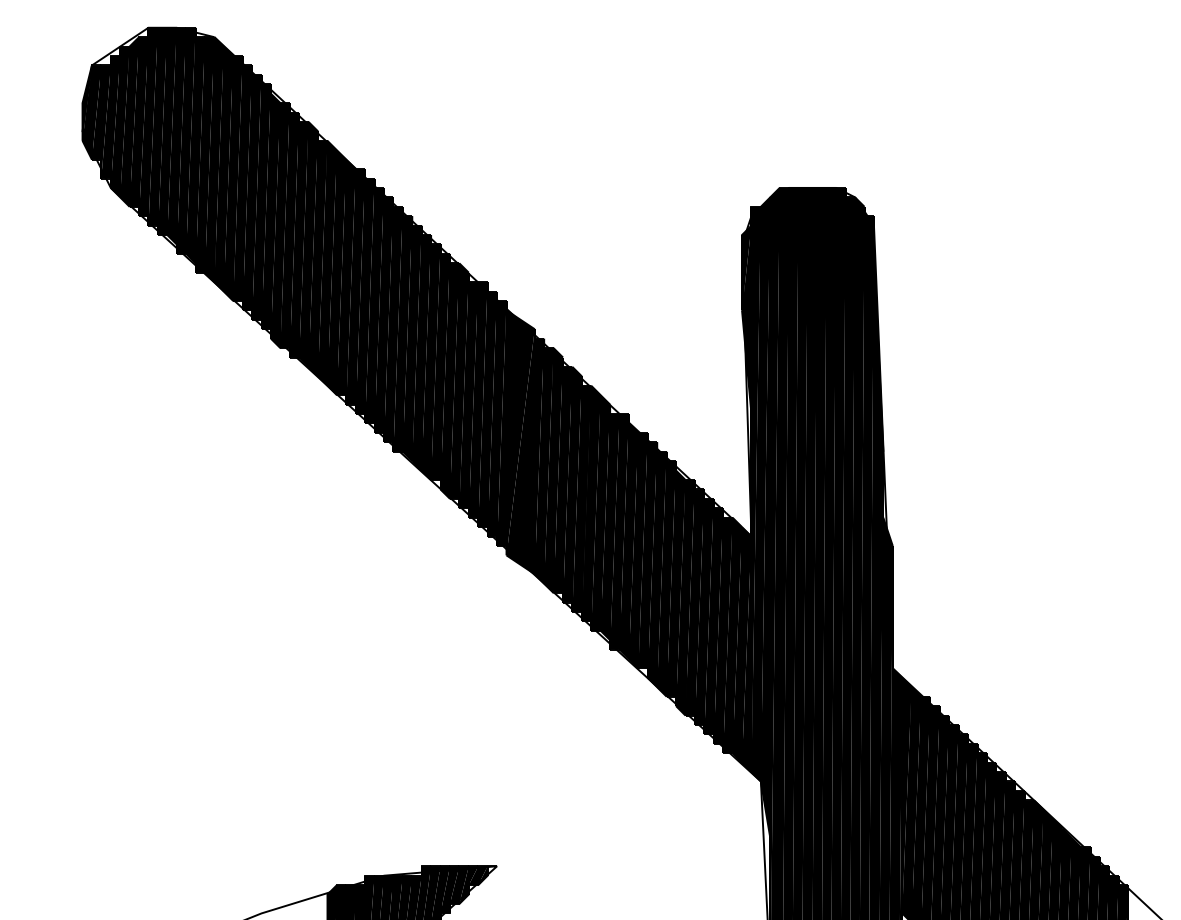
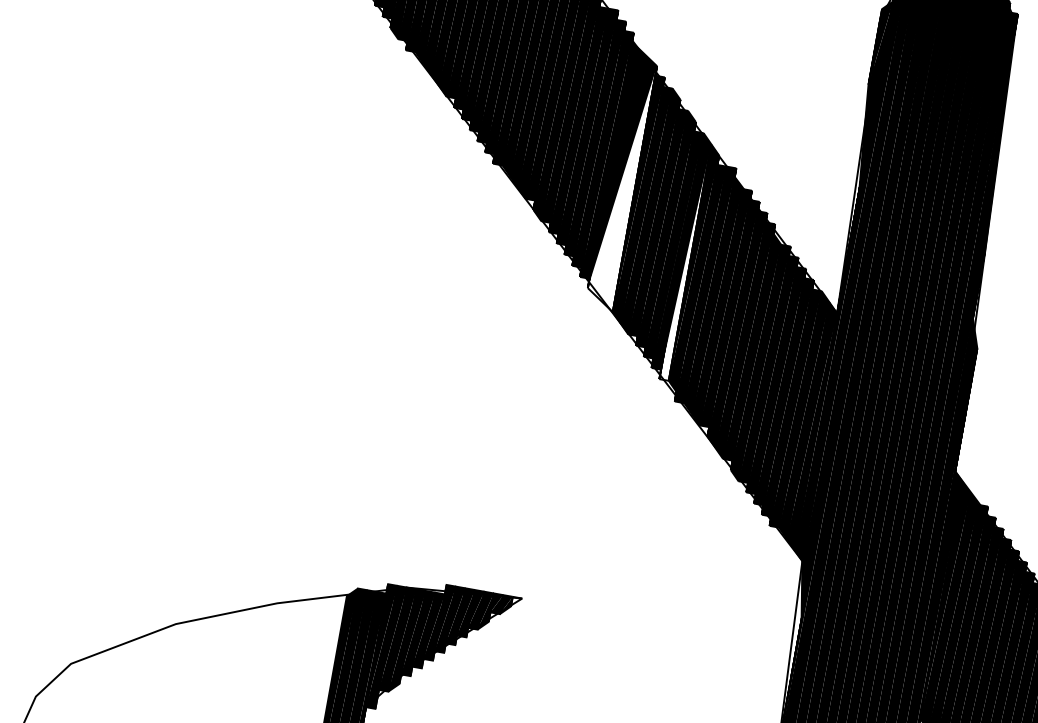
fill: (520, 451) -> (620, 186), removed
fill: (595, 512) -> (684, 261), removed

